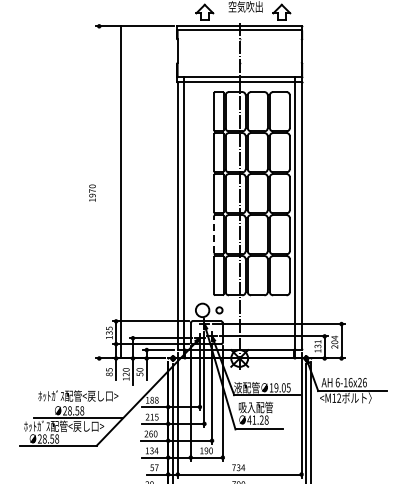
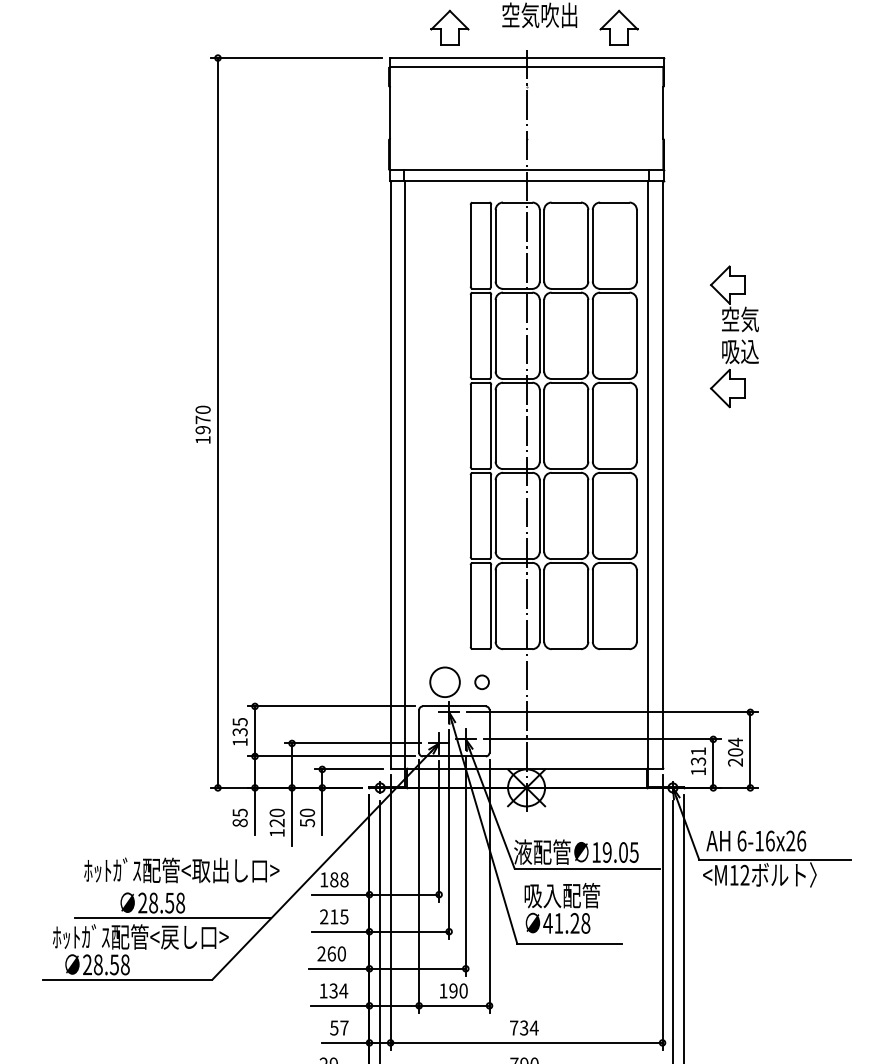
part: (333, 153) -> (732, 337), added
line: (121, 192) -> (218, 423), moved
line: (214, 234) -> (471, 515), dashed -> solid
text: (107, 395) -> (236, 869), ﾎｯﾄｶﾞｽ配管<戻し口> -> ﾎｯﾄｶﾞｽ配管<取出し口>

